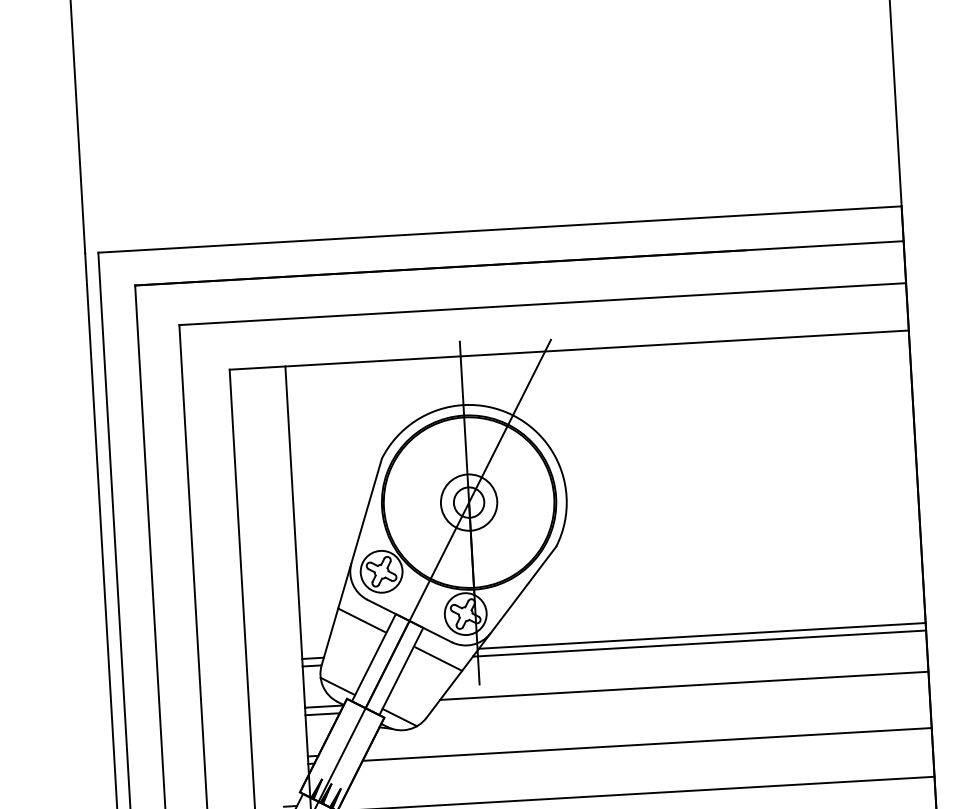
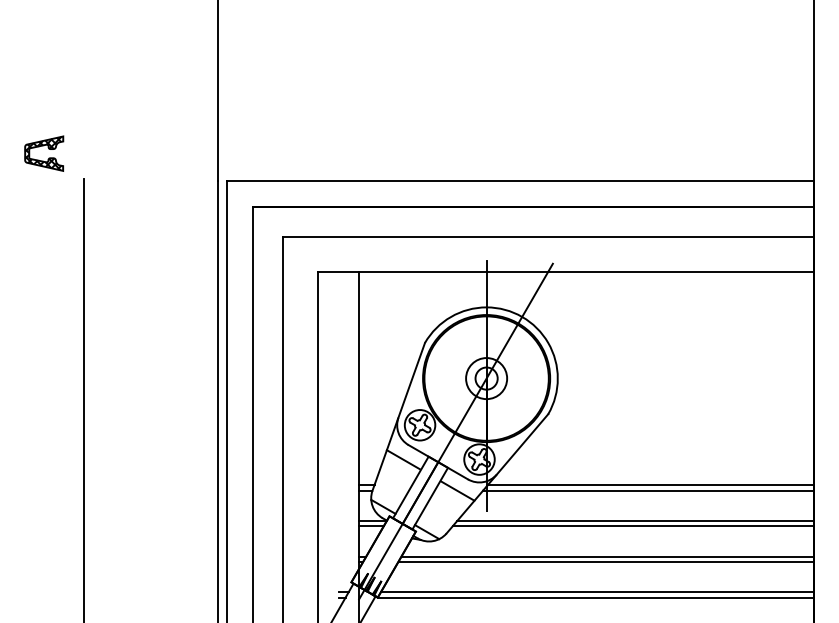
line: (681, 693) -> (633, 526), added
line: (648, 736) -> (607, 556), added
line: (636, 786) -> (596, 592), added

